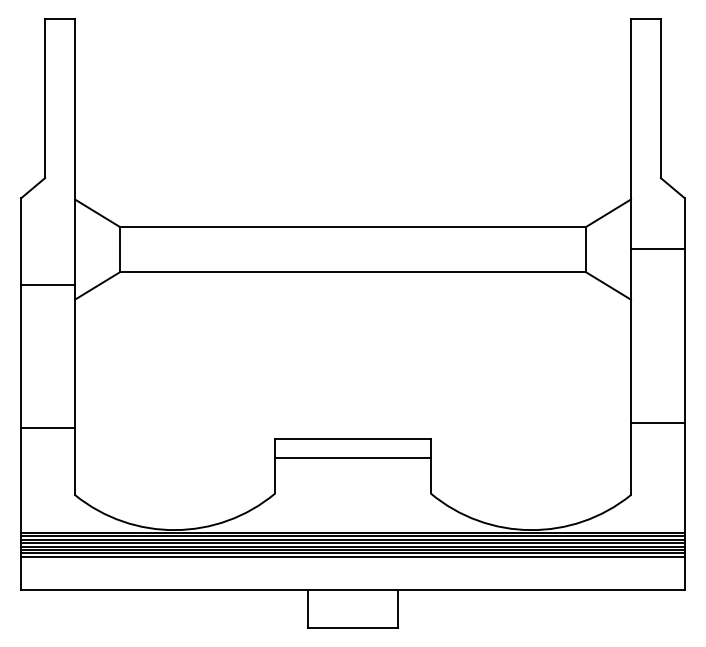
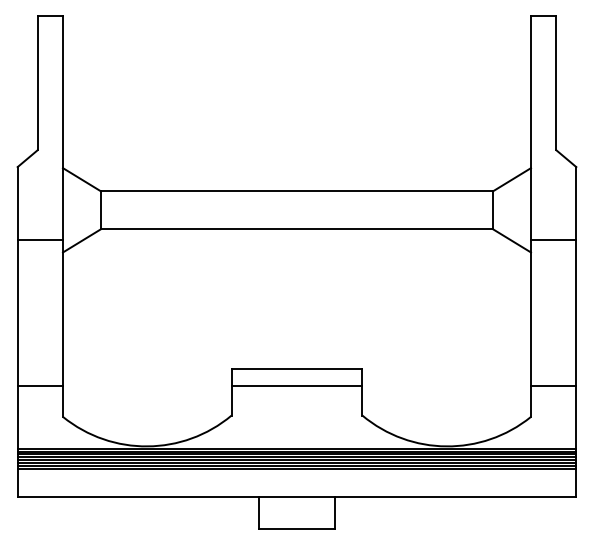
line: (657, 249) -> (553, 240), moved
line: (657, 423) -> (553, 386), moved
line: (48, 428) -> (40, 386), moved

